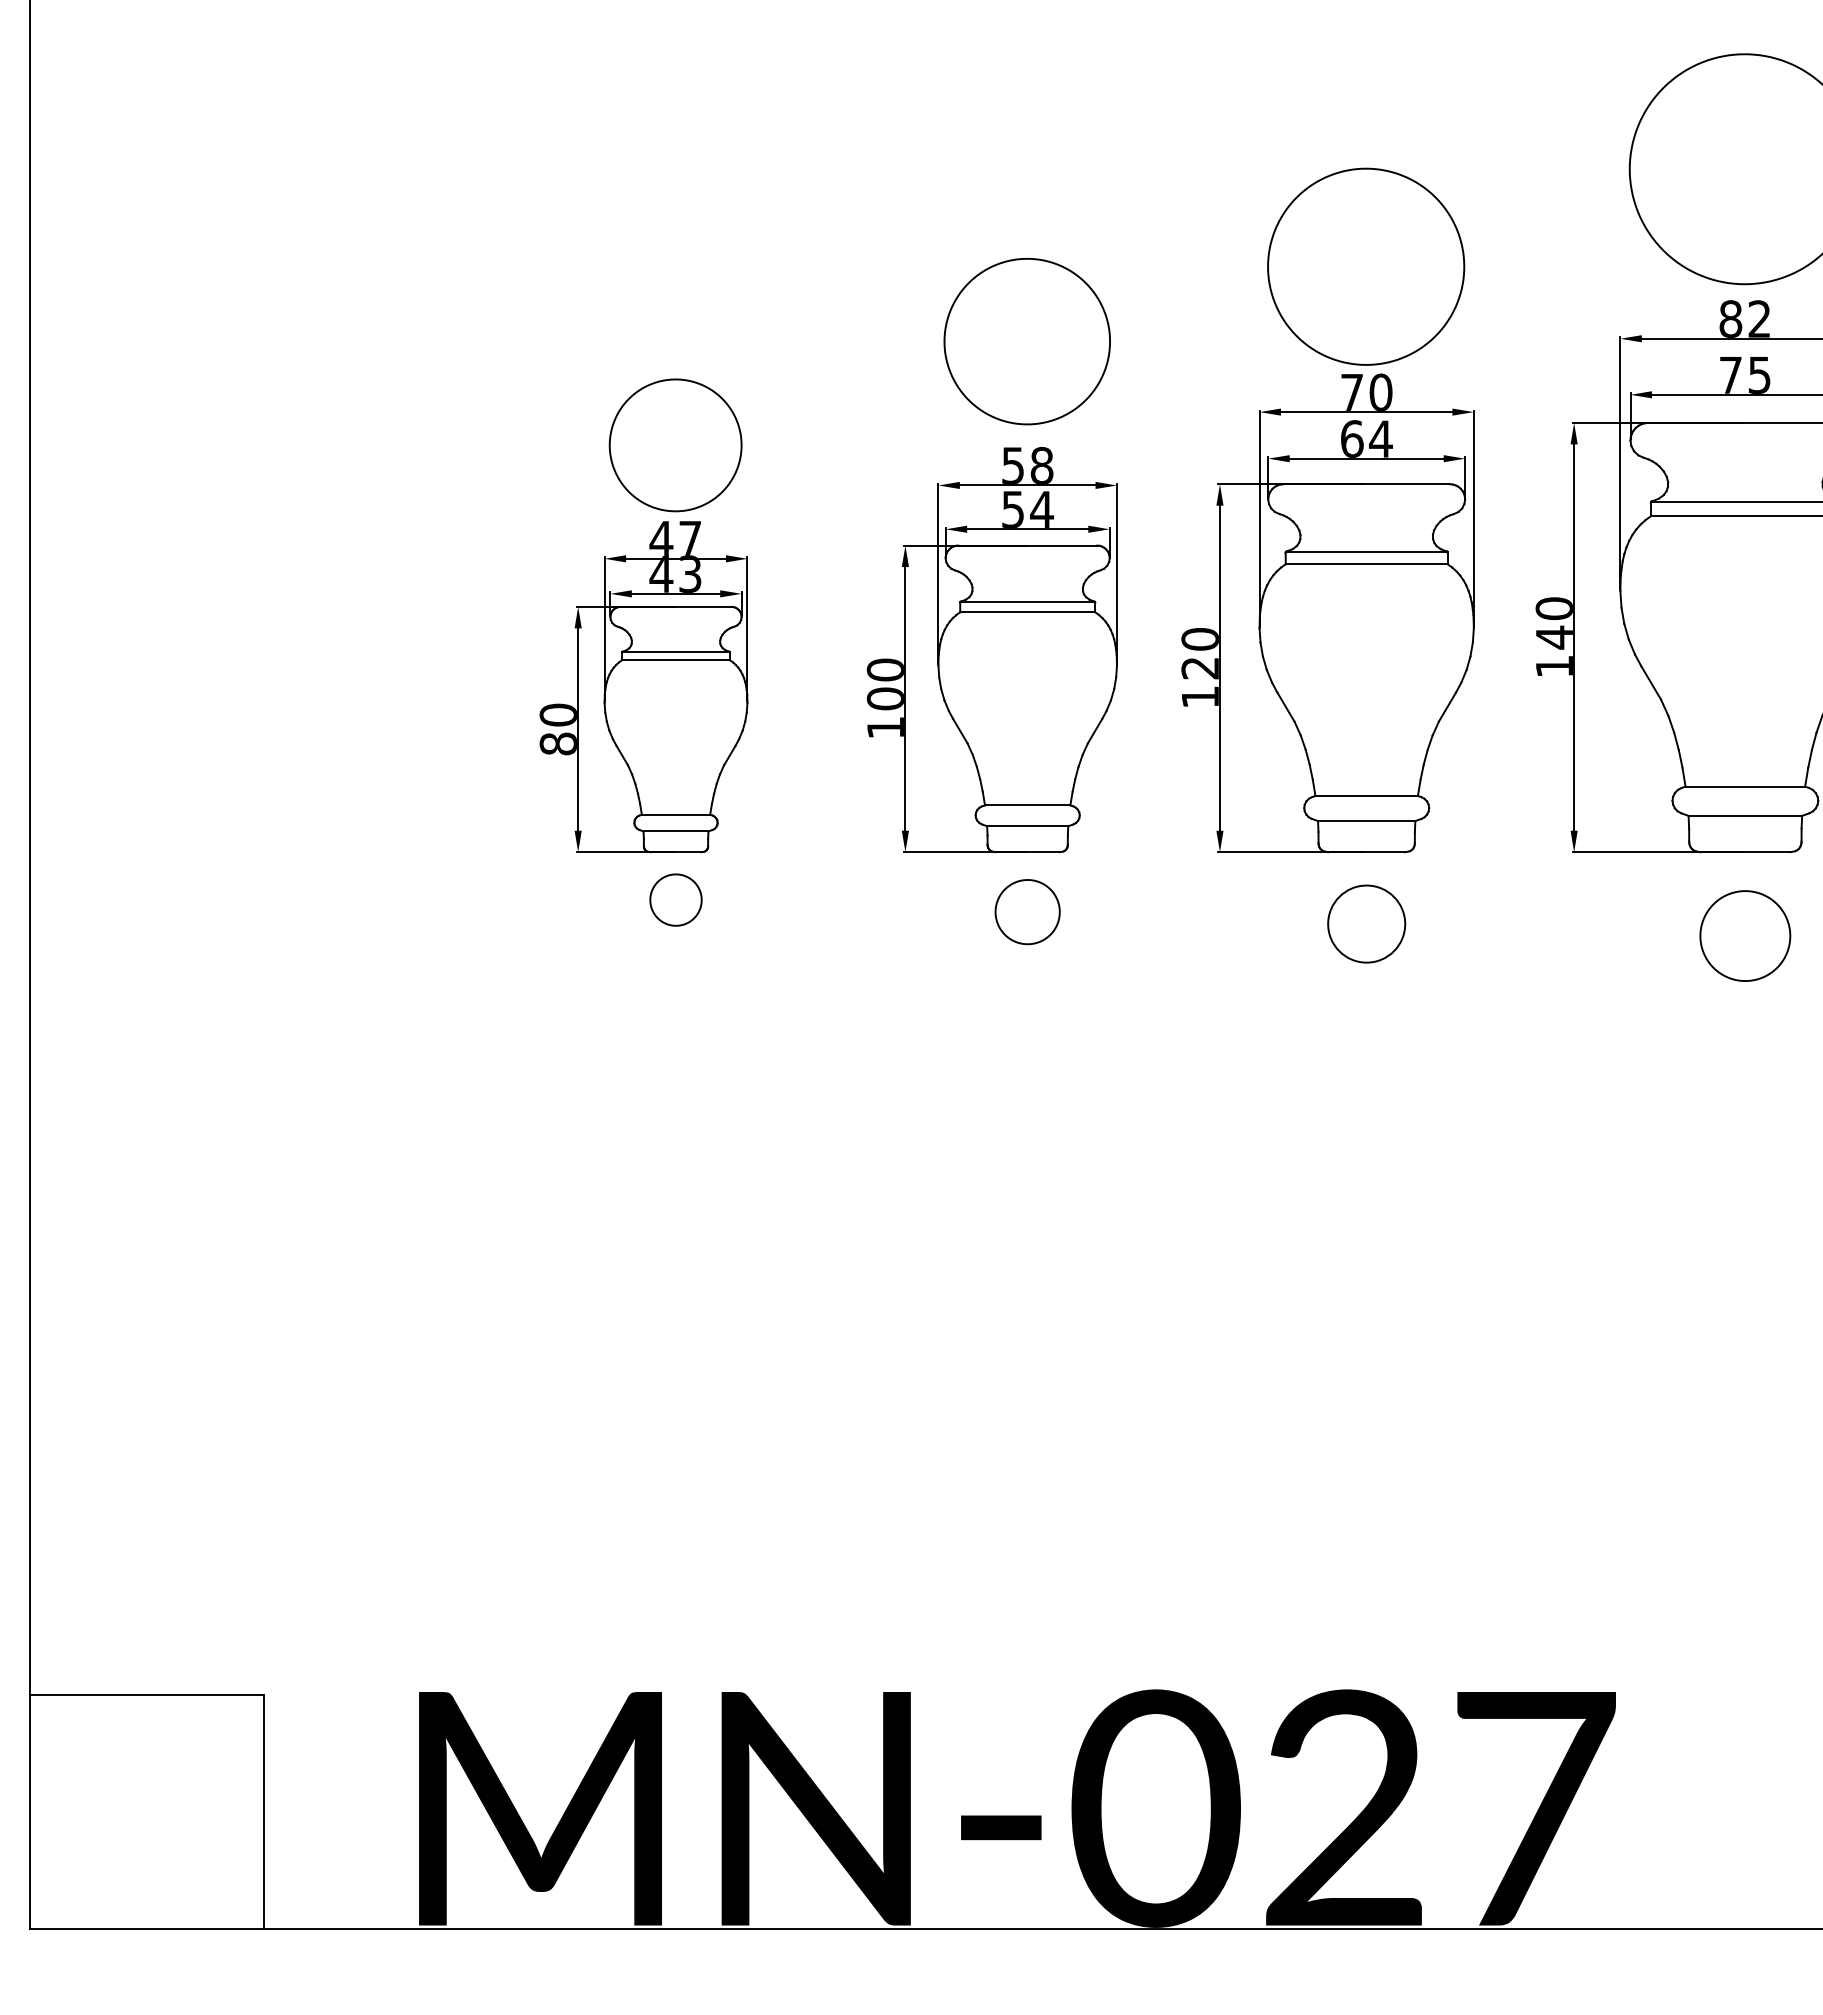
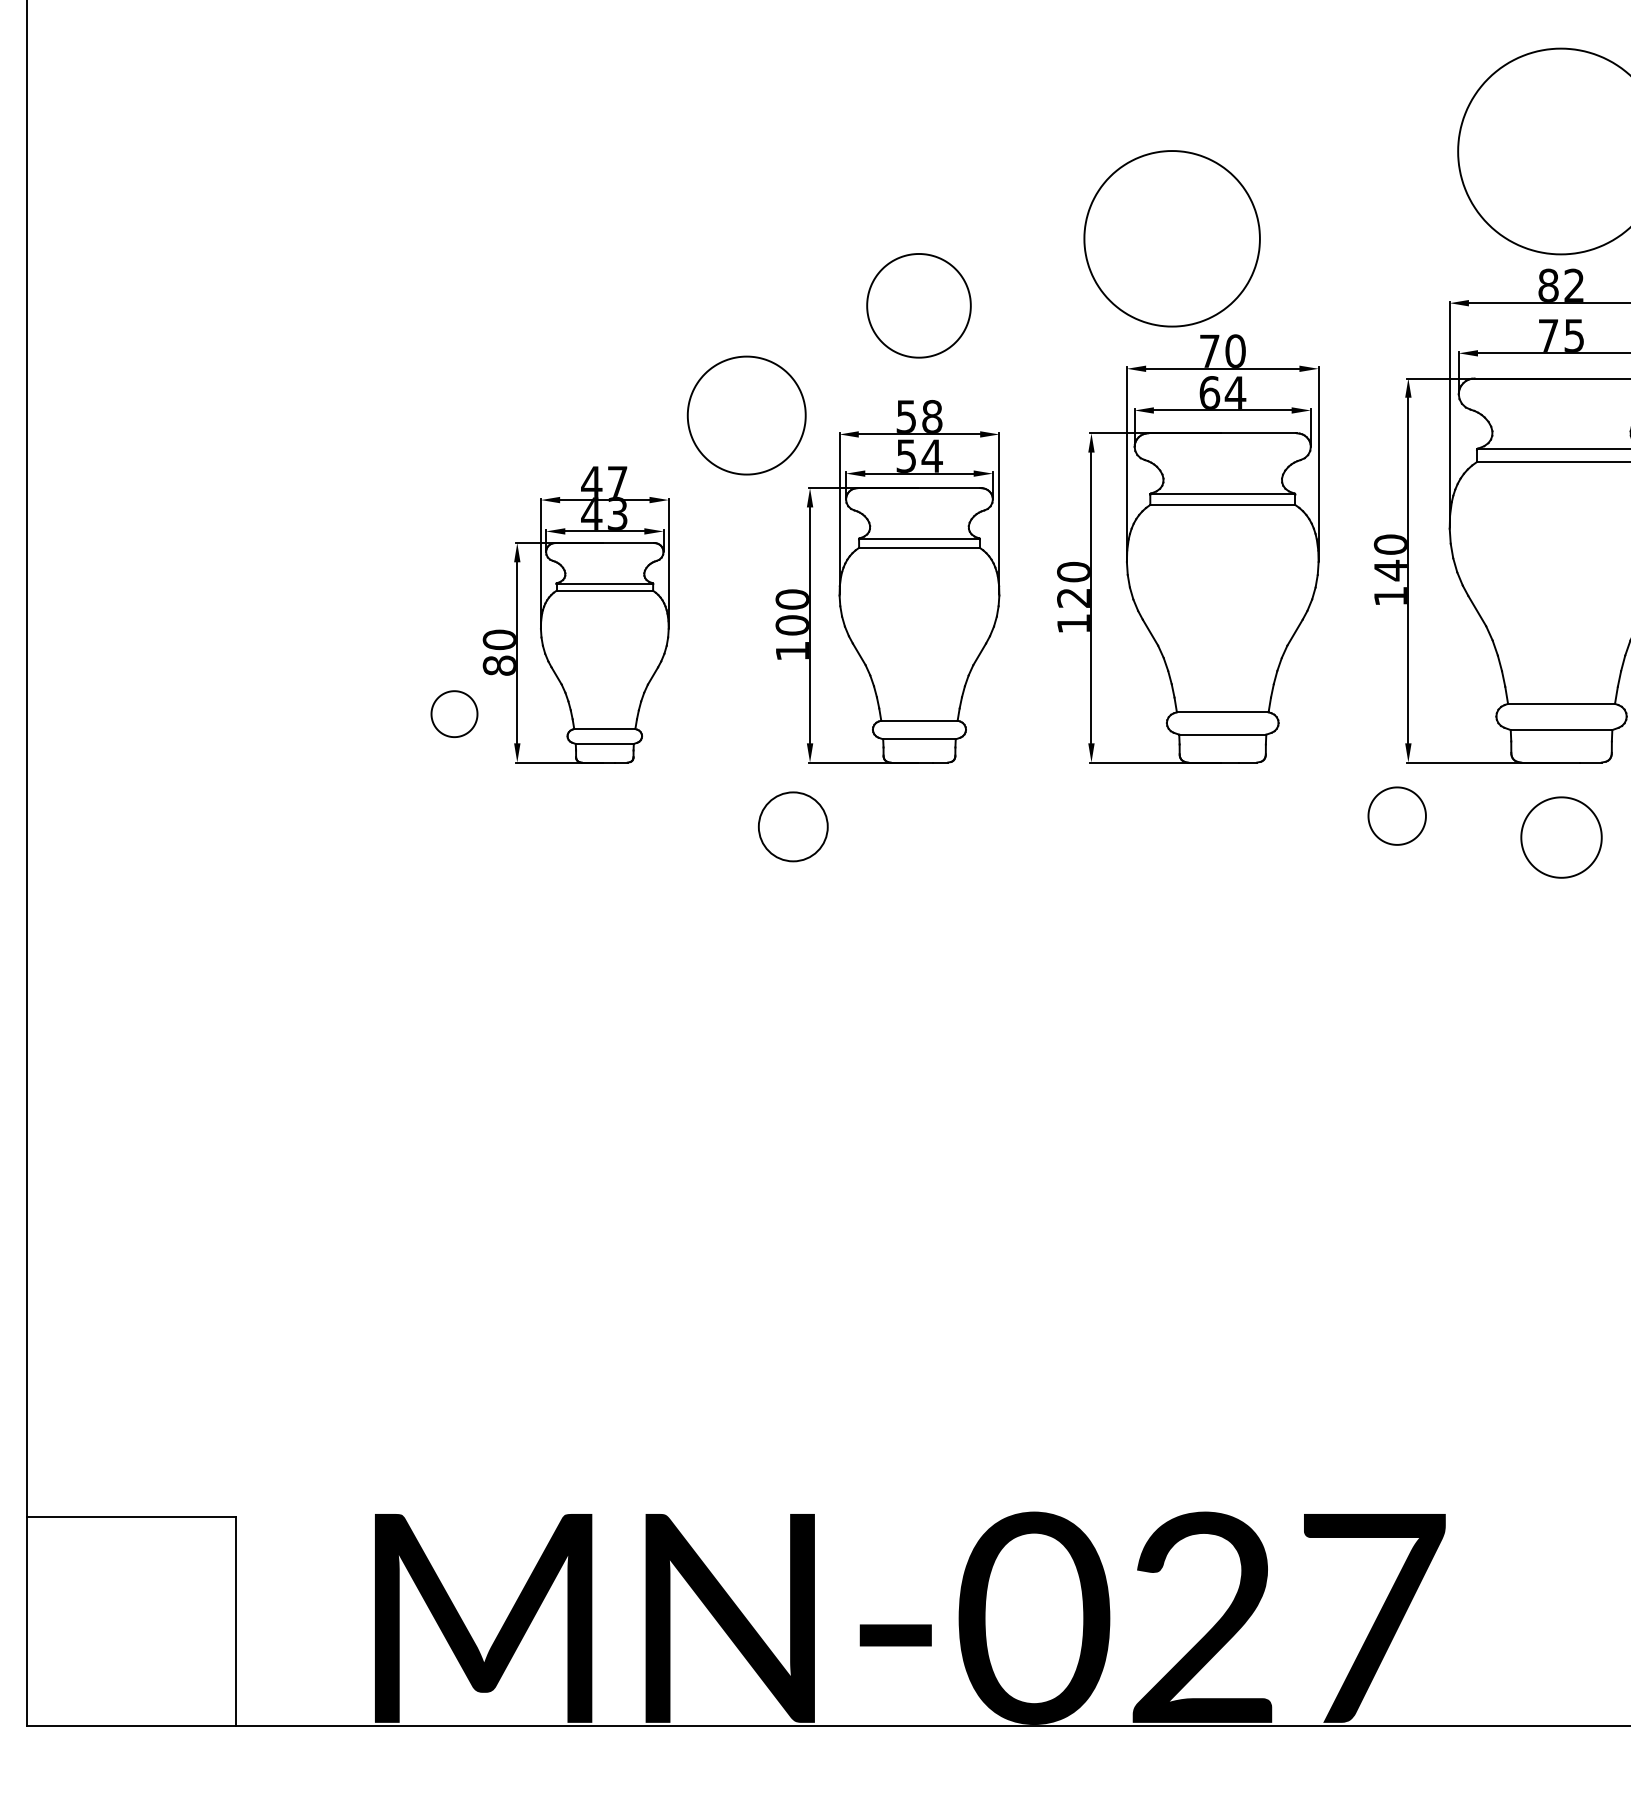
part: (1366, 266) -> (1172, 238), moved
part: (1026, 341) -> (918, 305), size x0.7
part: (675, 445) -> (746, 415), moved
part: (675, 899) -> (454, 713), moved
part: (1027, 912) -> (1397, 816), moved
circle: (1366, 923) -> (793, 826), moved

